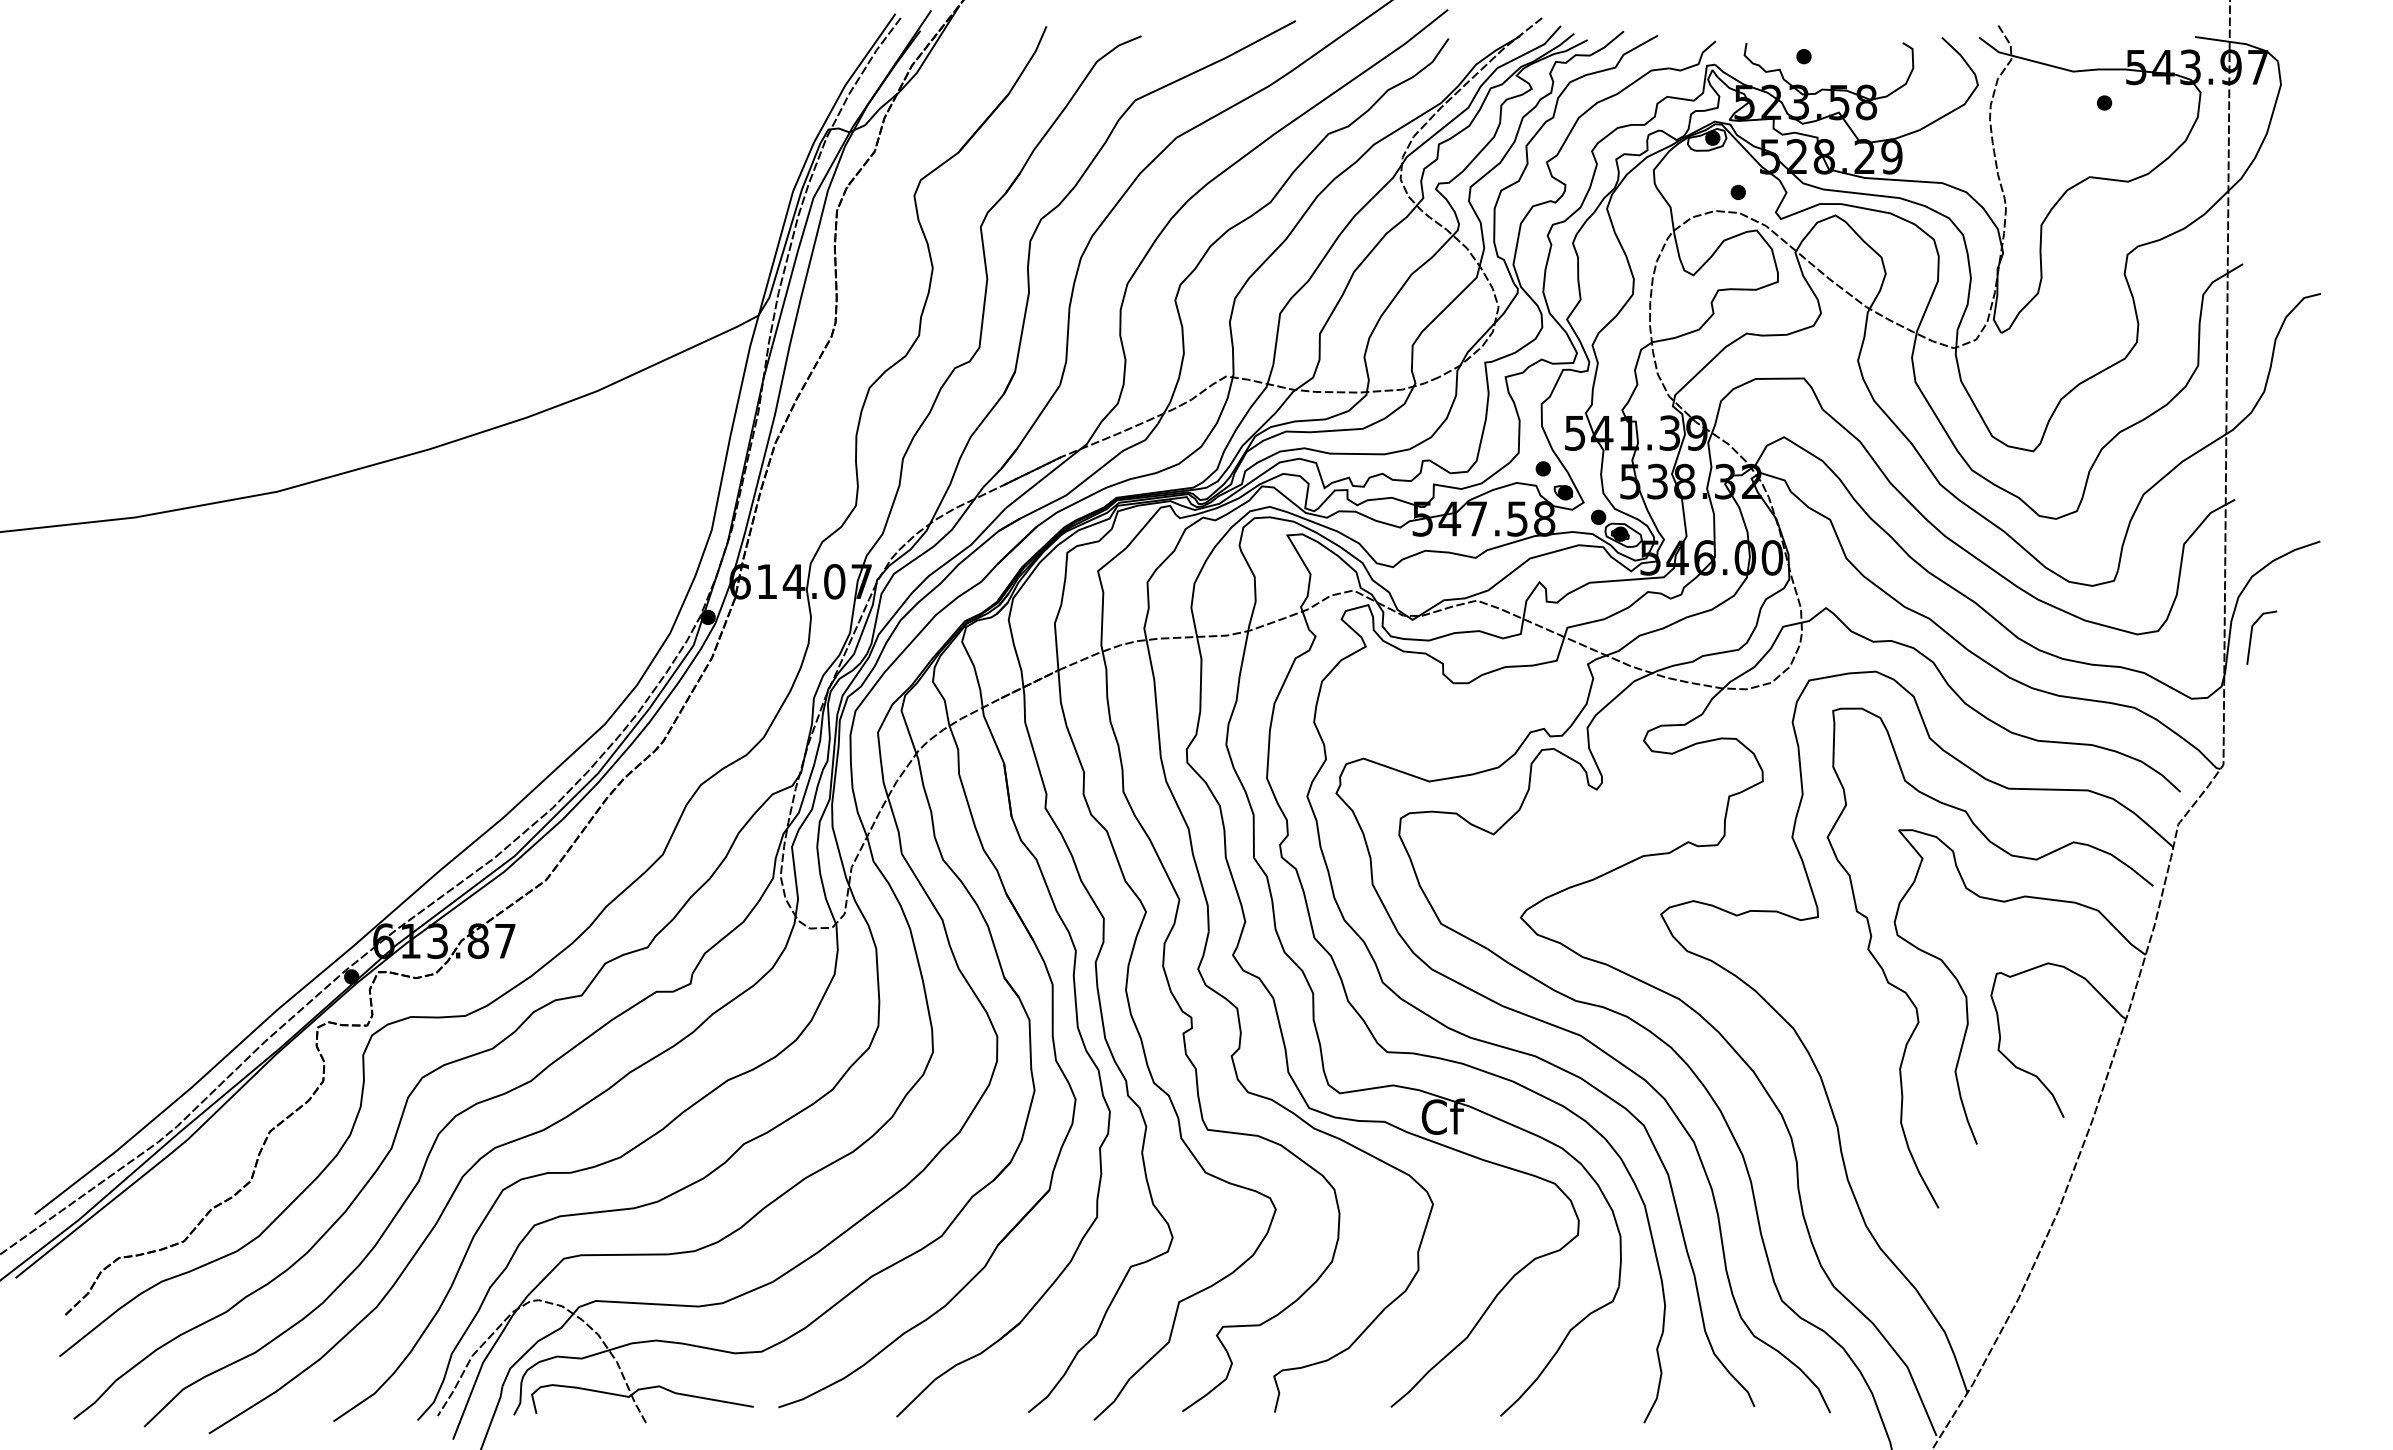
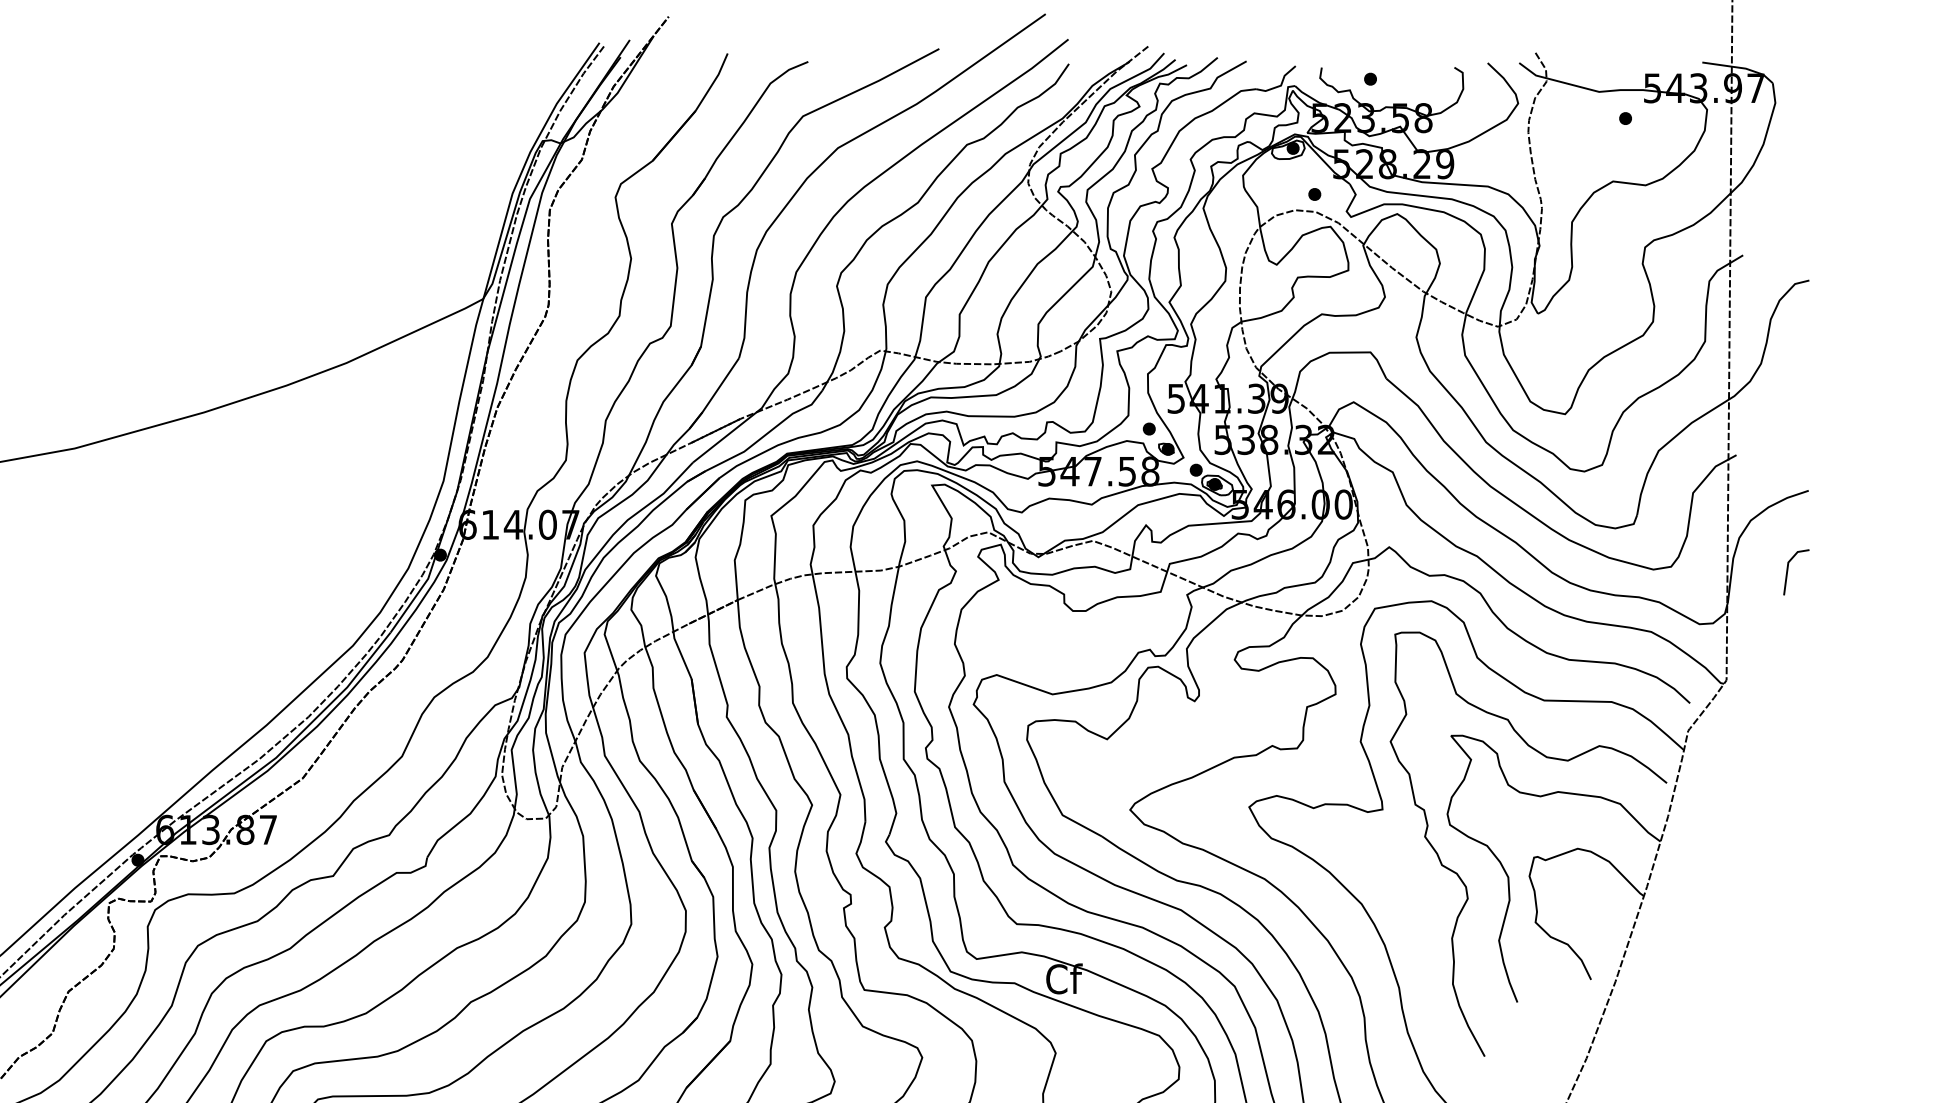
line: (2252, 634) -> (1788, 569), moved

